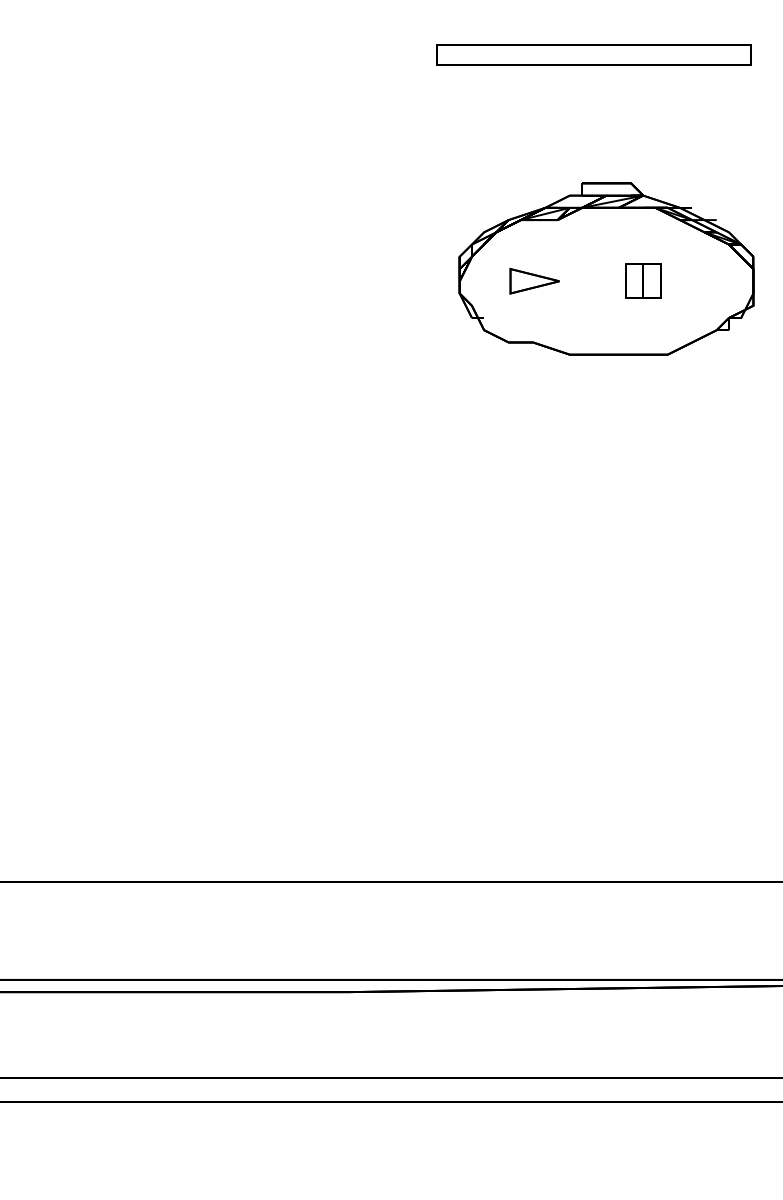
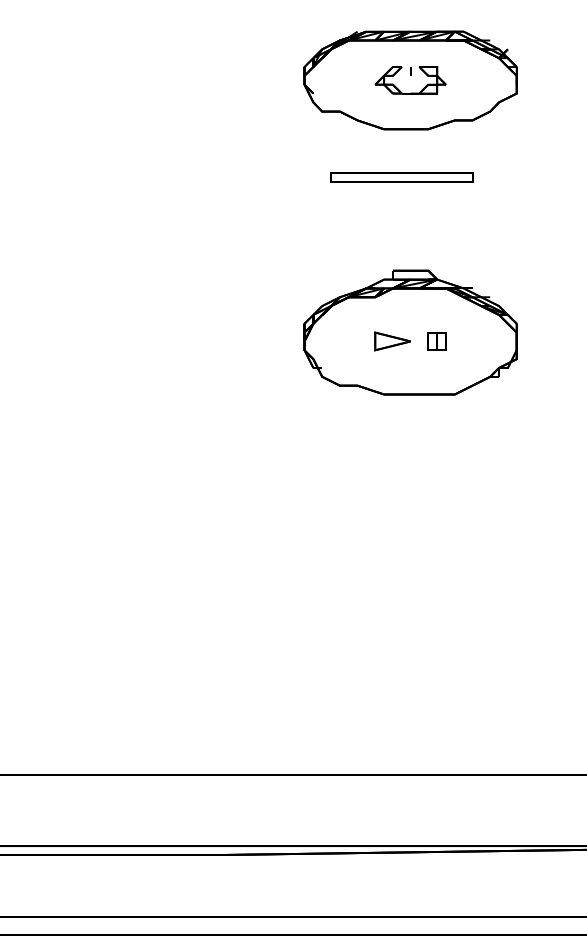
part: (593, 54) -> (401, 177), size x0.62
part: (534, 281) -> (392, 341), moved
part: (642, 281) -> (436, 341), size x0.71

